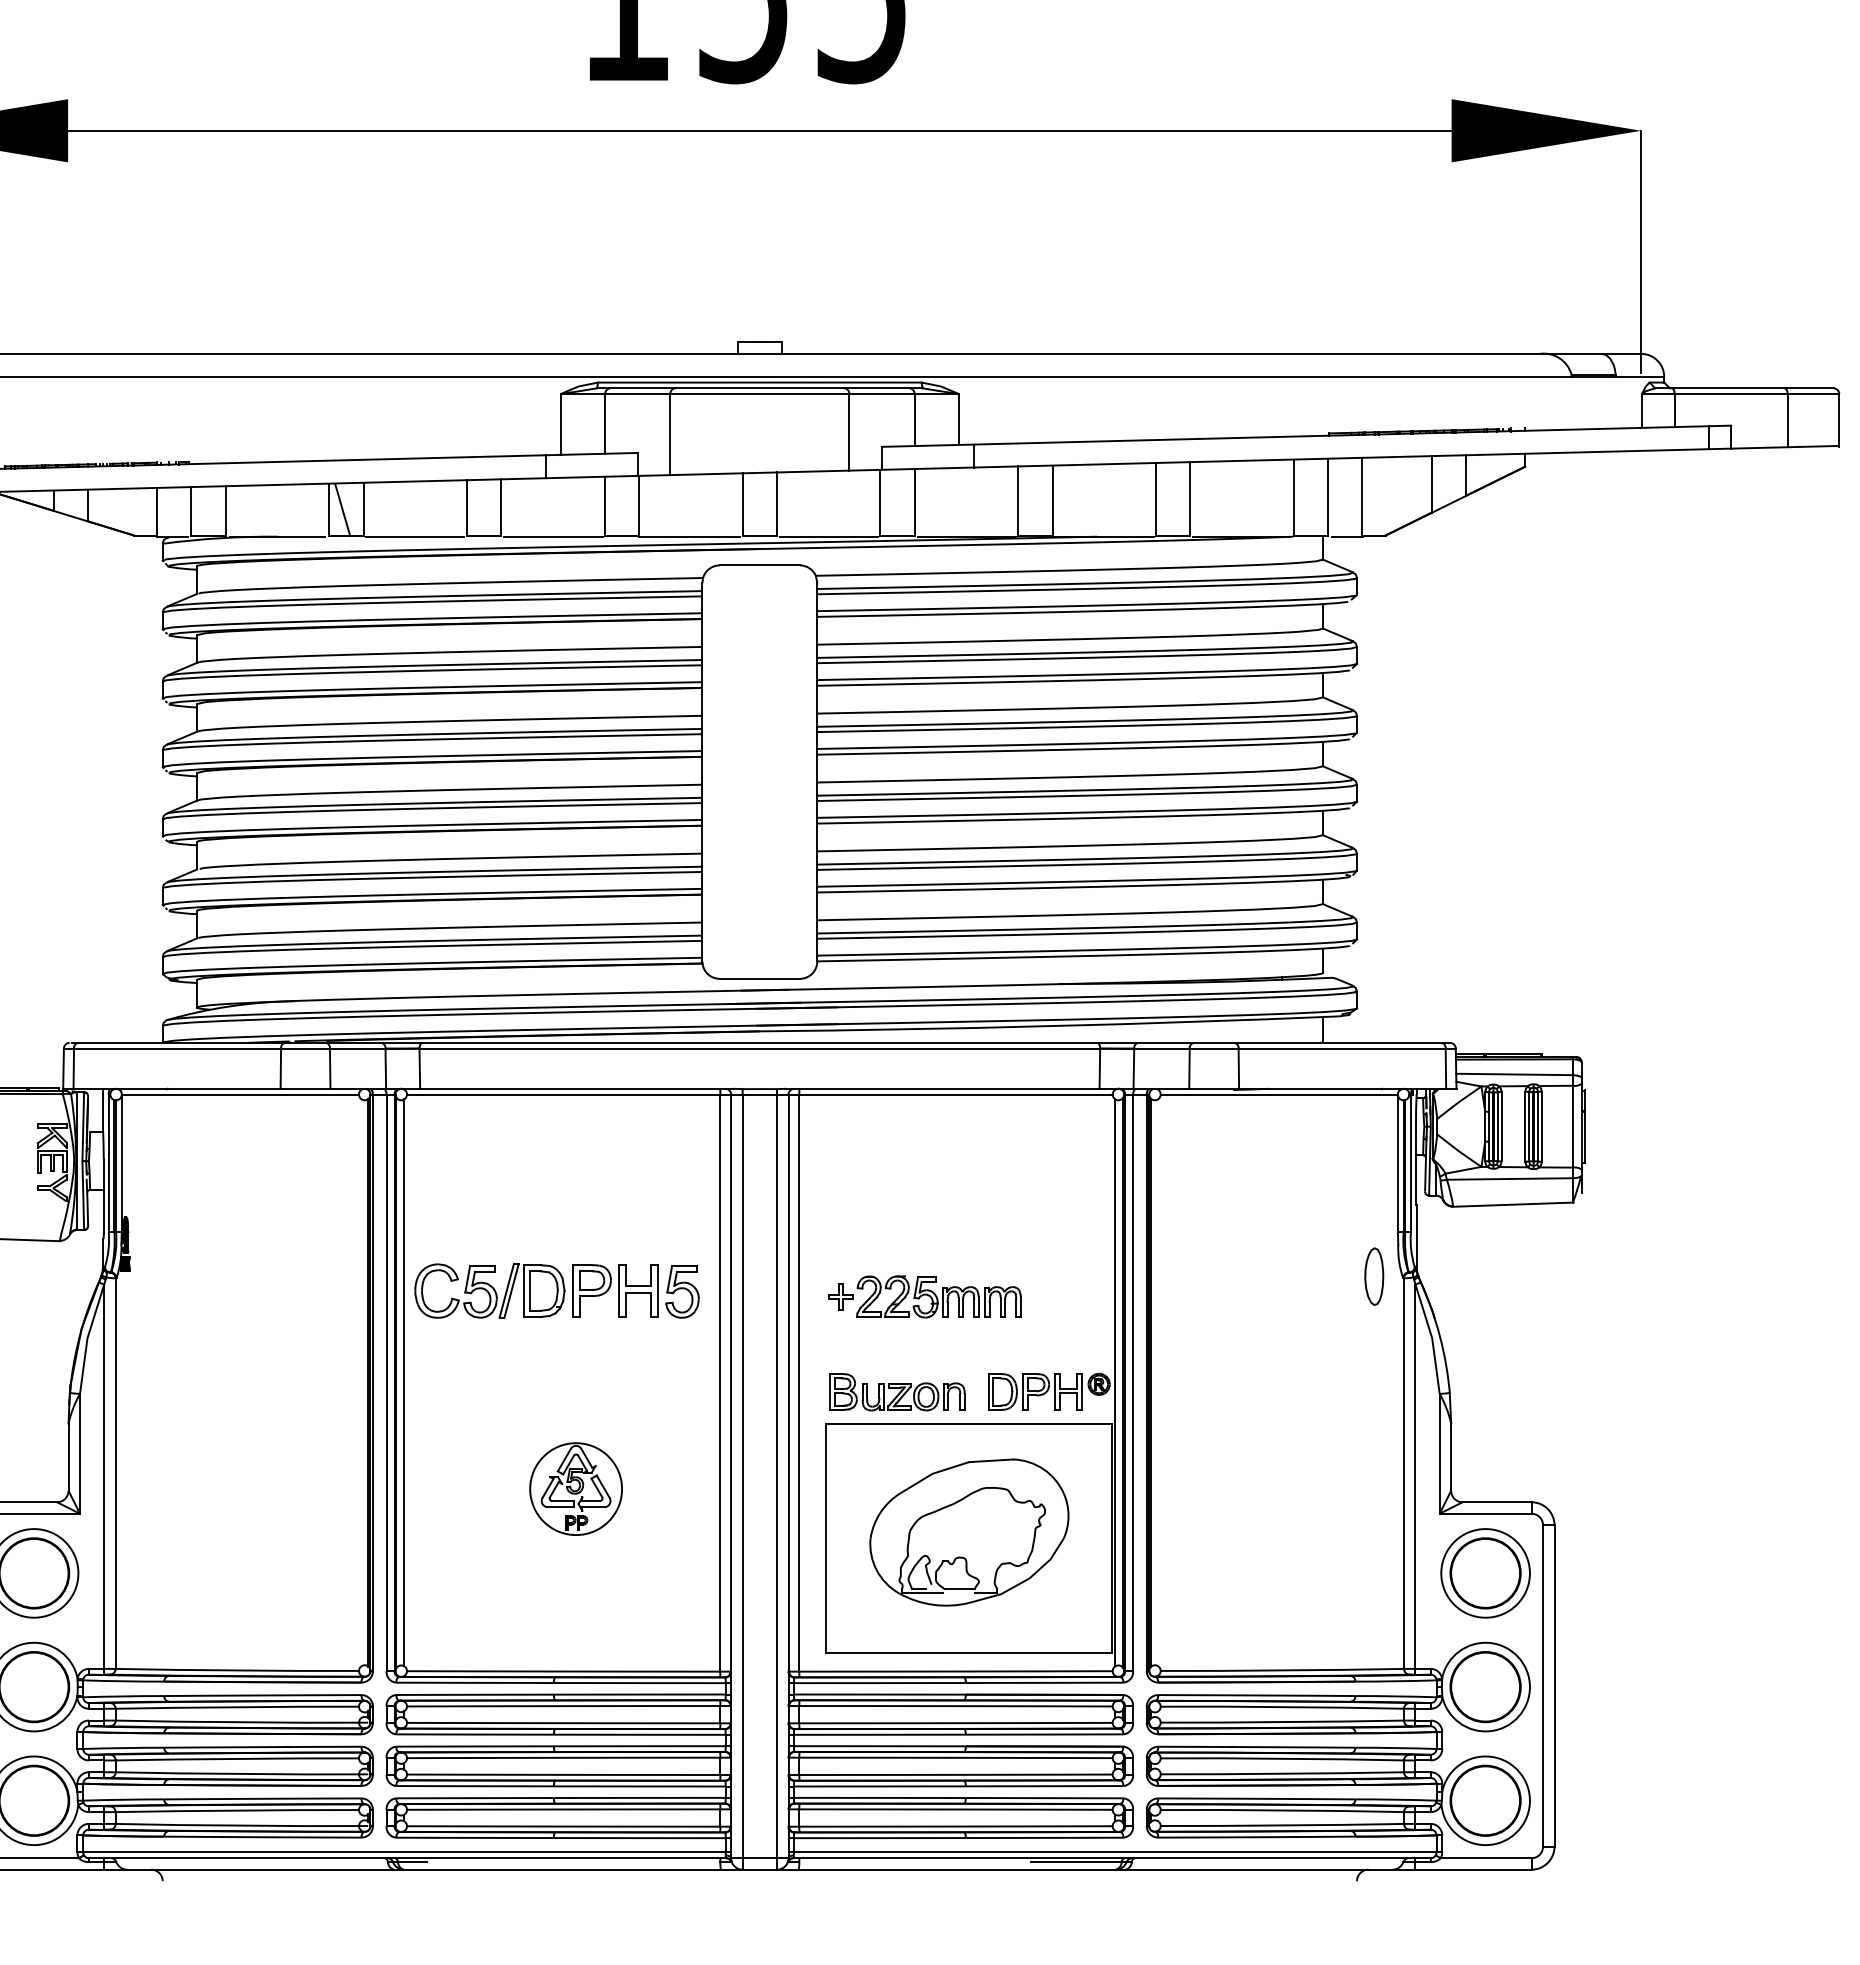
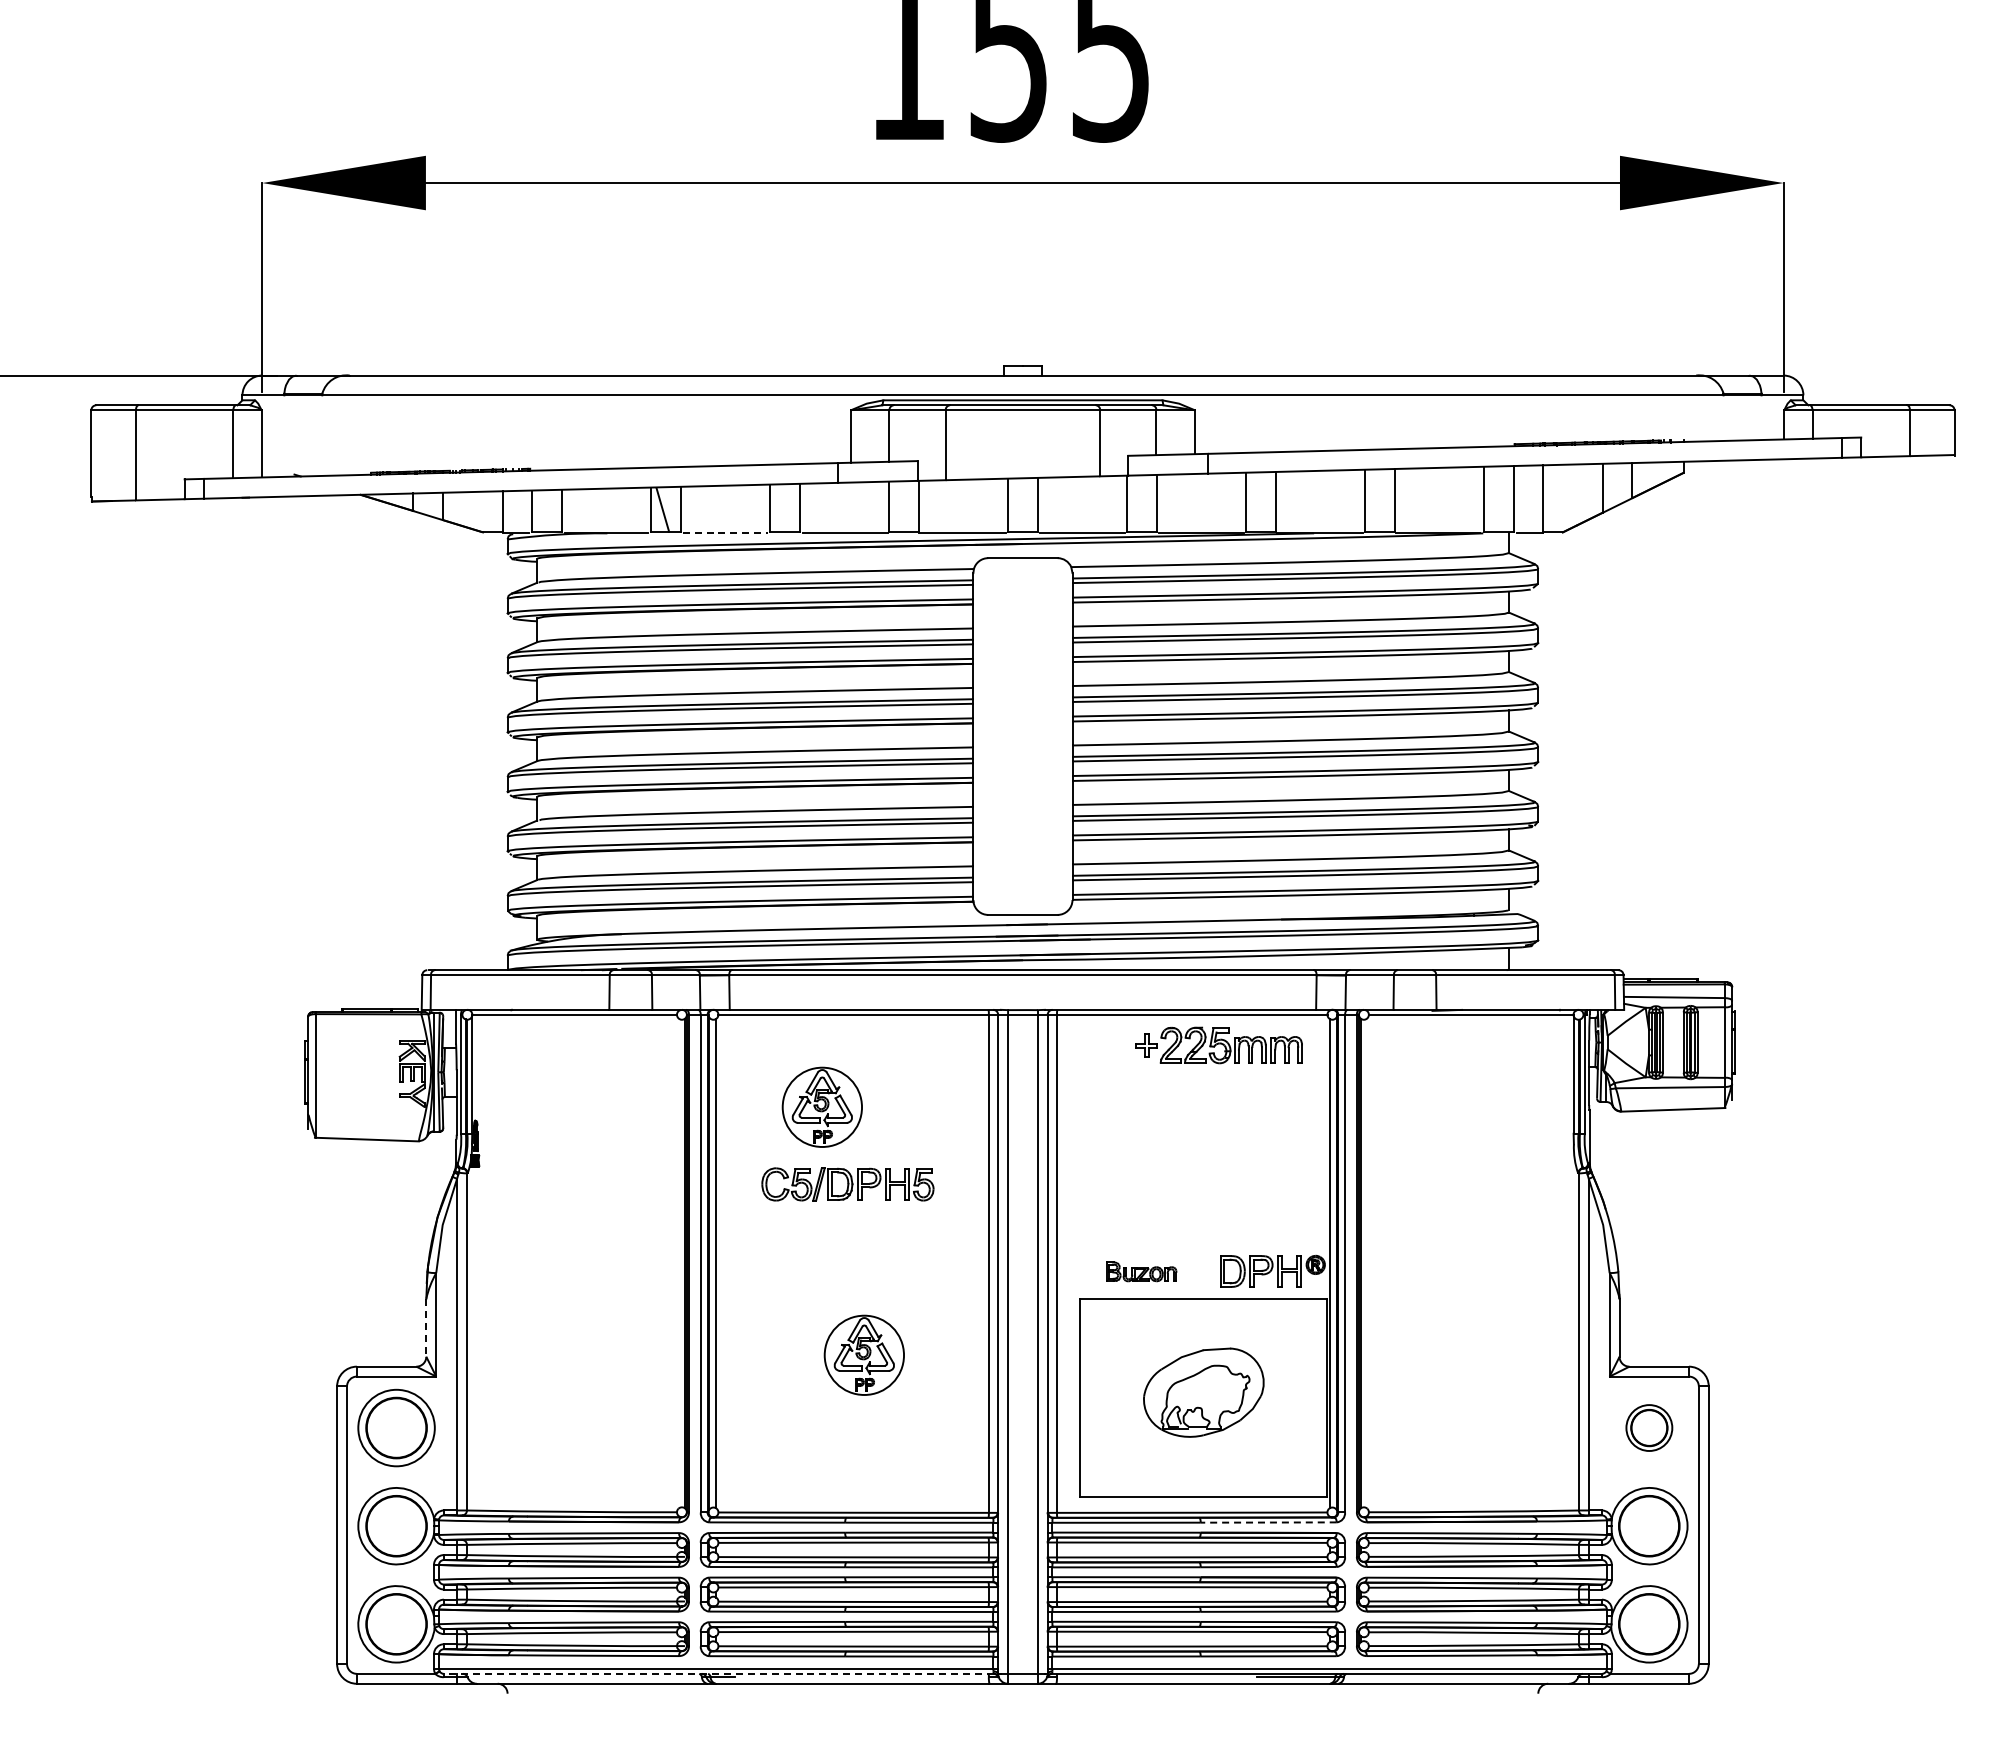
line: (415, 536) -> (725, 533), solid -> dashed
part: (526, 1200) -> (821, 1106), added
part: (1373, 1276) -> (1552, 1171), removed
part: (556, 1291) -> (847, 1184), size x0.7
part: (923, 1296) -> (1218, 1045), moved
part: (897, 1391) -> (1141, 1271), size x0.6
line: (68, 1456) -> (426, 1327), solid -> dashed
part: (969, 1532) -> (1203, 1392), size x0.7
part: (1485, 1572) -> (1649, 1427), size x0.6
line: (1045, 1682) -> (1269, 1522), solid -> dashed
line: (407, 1857) -> (718, 1673), solid -> dashed

